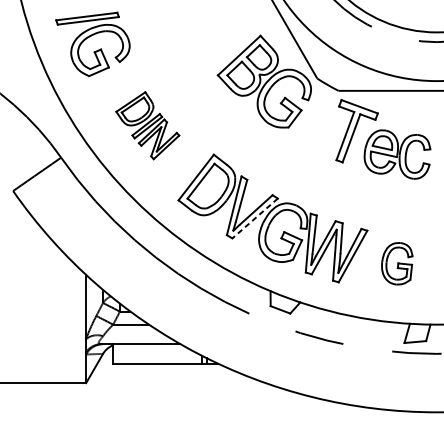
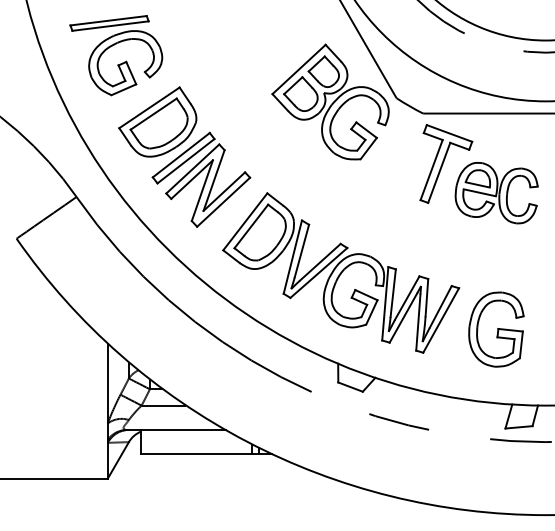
part: (147, 125) -> (184, 156), size x1.67
line: (254, 218) -> (318, 272), dashed -> solid
part: (397, 263) -> (496, 329), size x1.43

